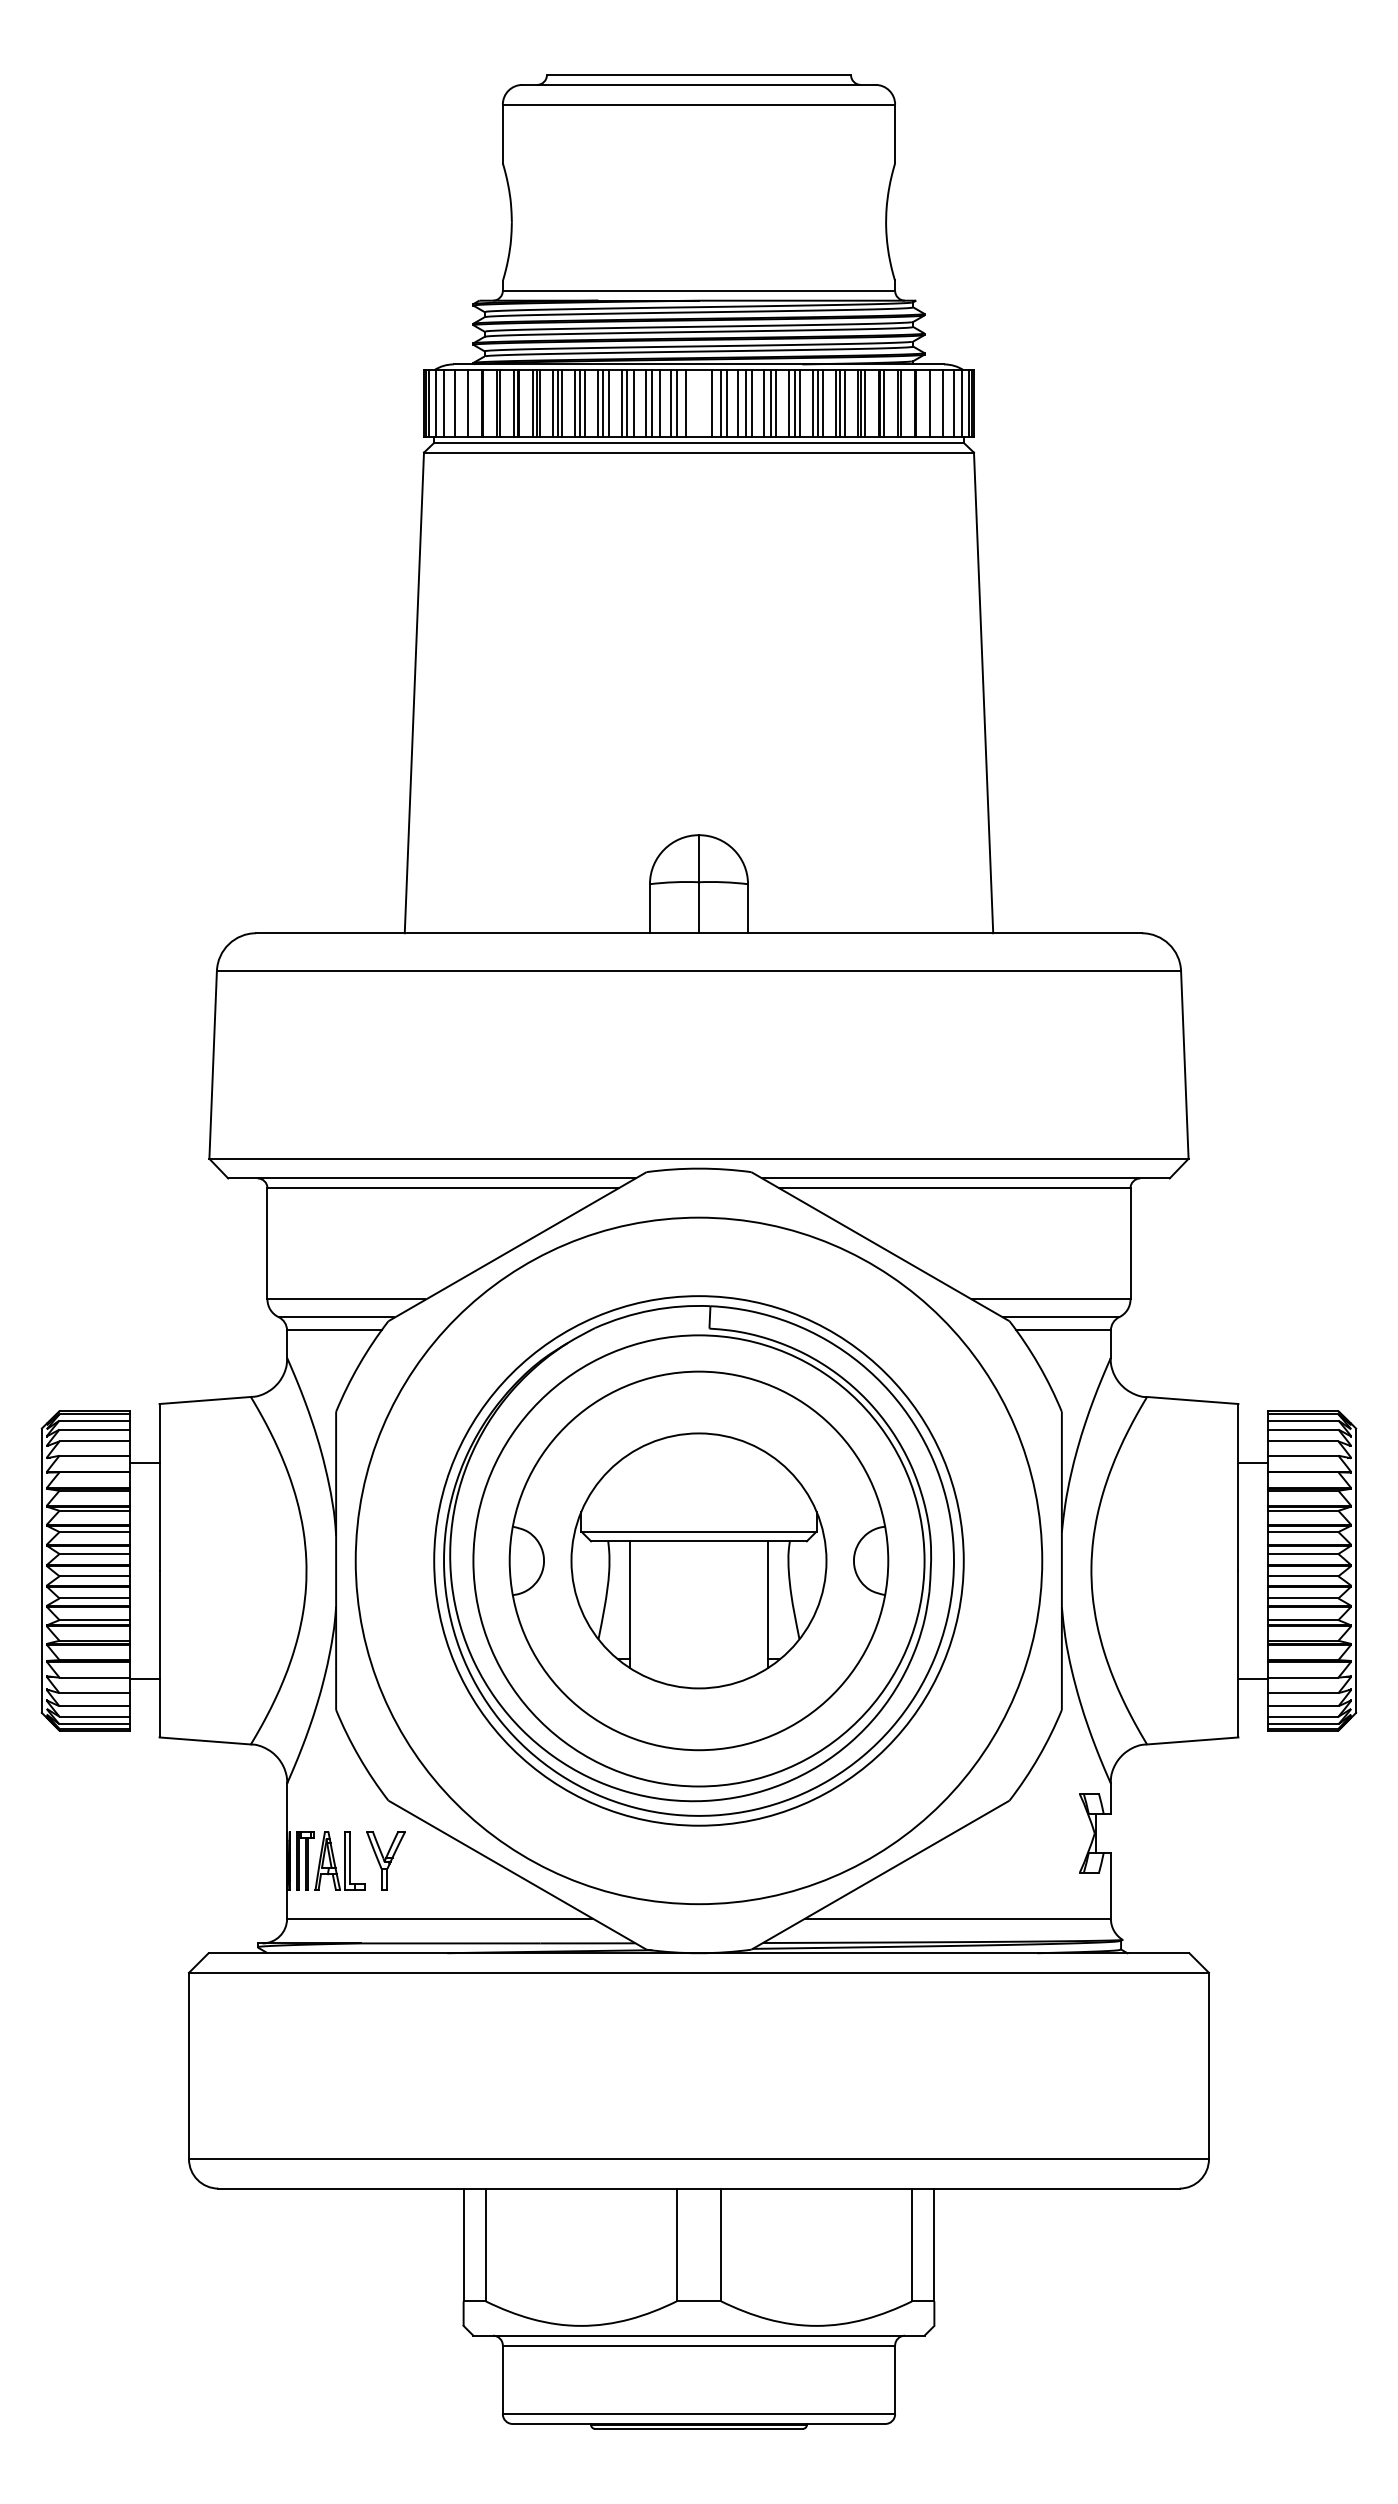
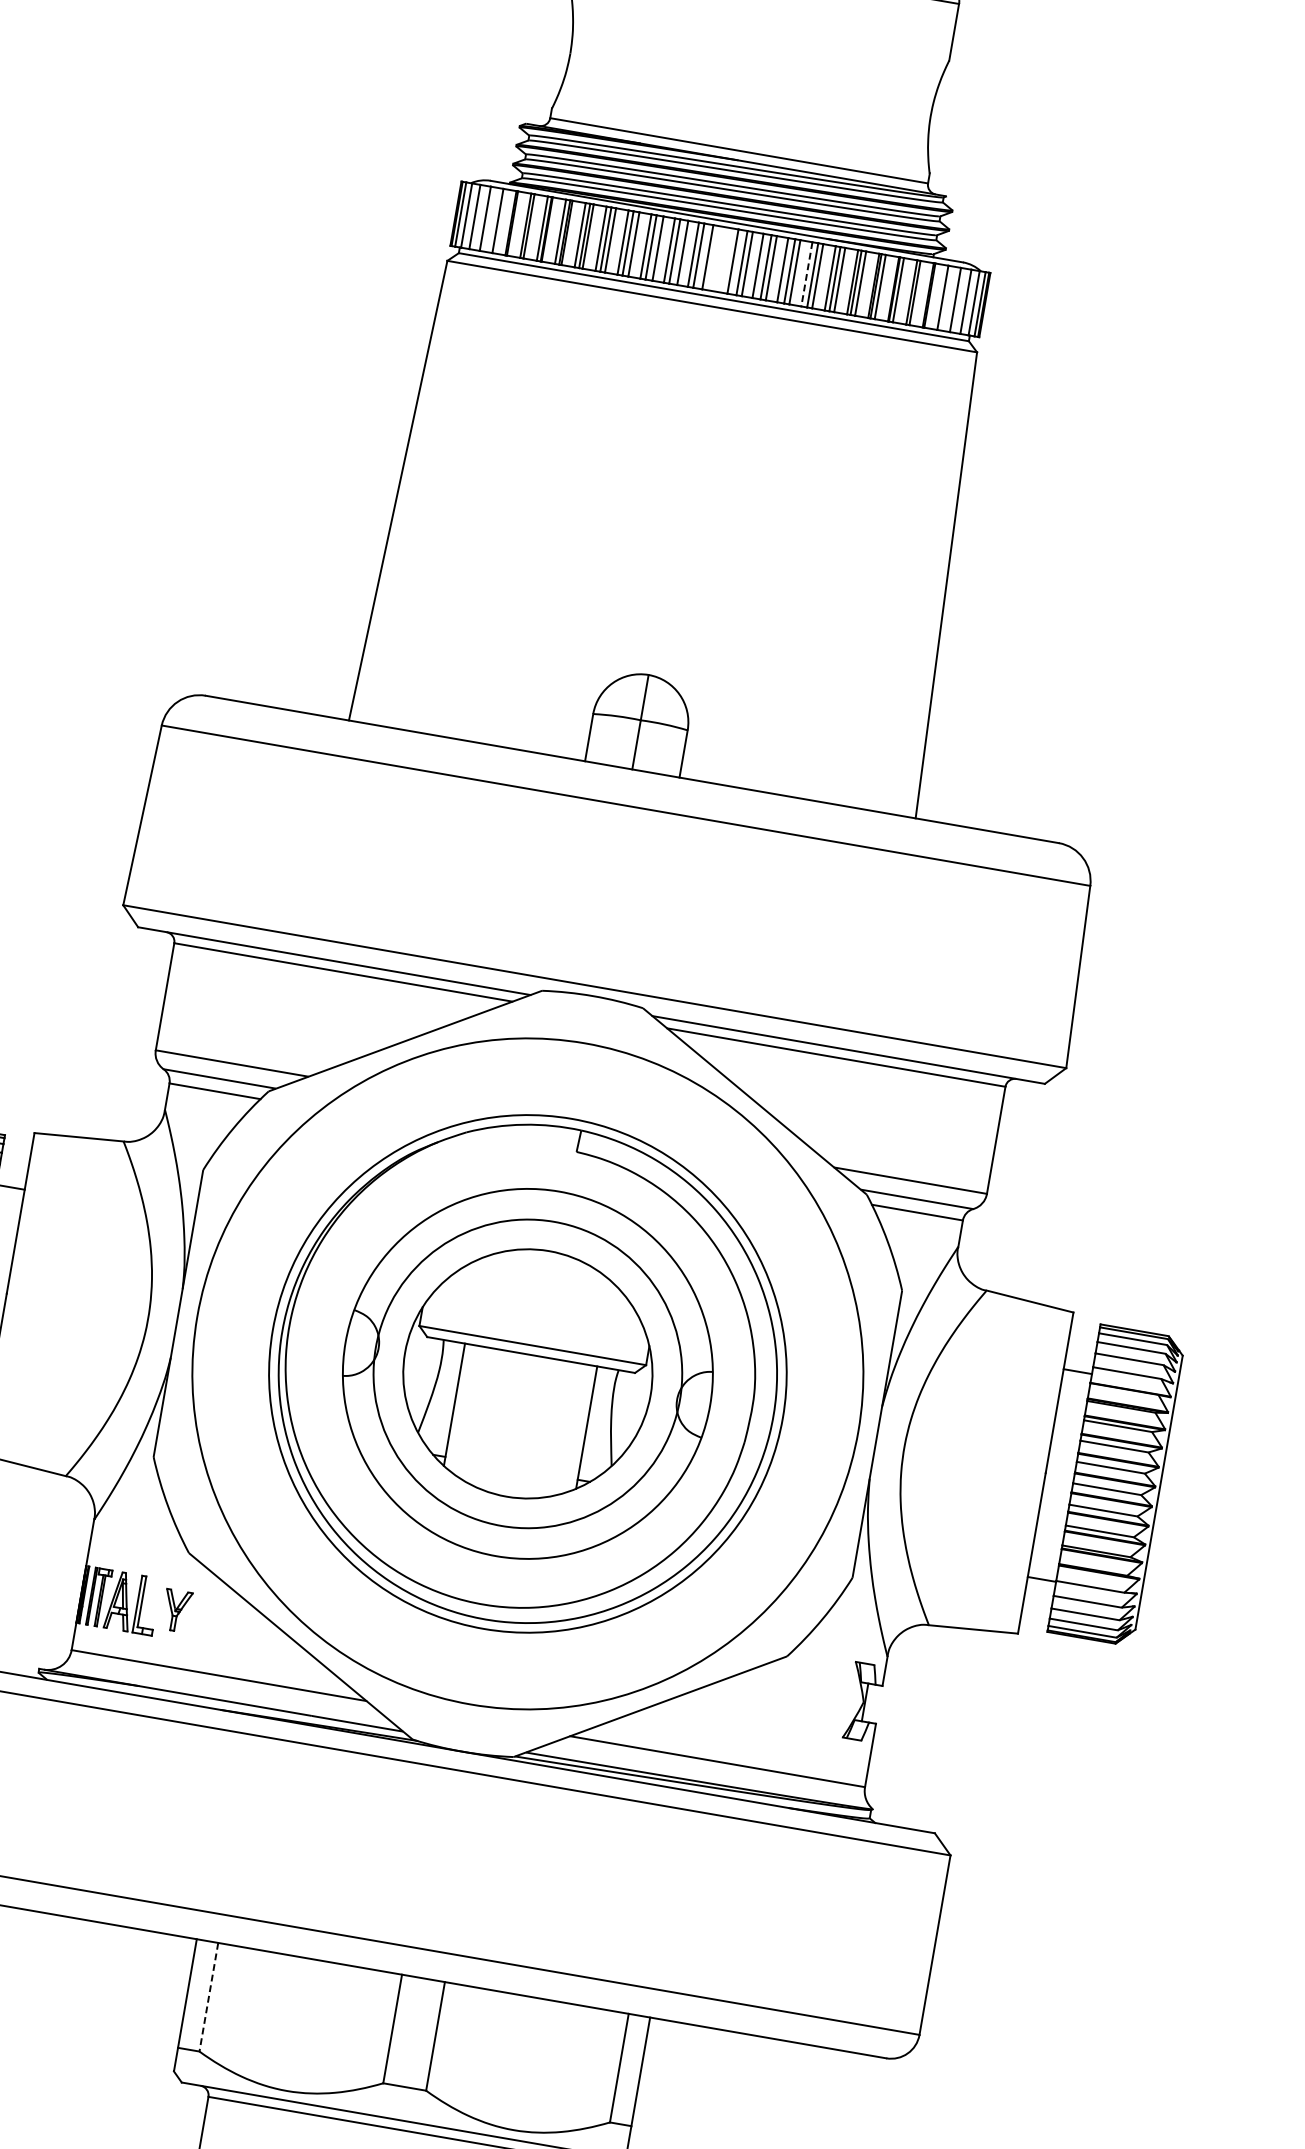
line: (788, 404) -> (806, 275), solid -> dashed
circle: (698, 1560) -> (527, 1373), size x0.7
part: (385, 1860) -> (176, 1610), size x0.7
line: (485, 2245) -> (208, 1997), solid -> dashed

